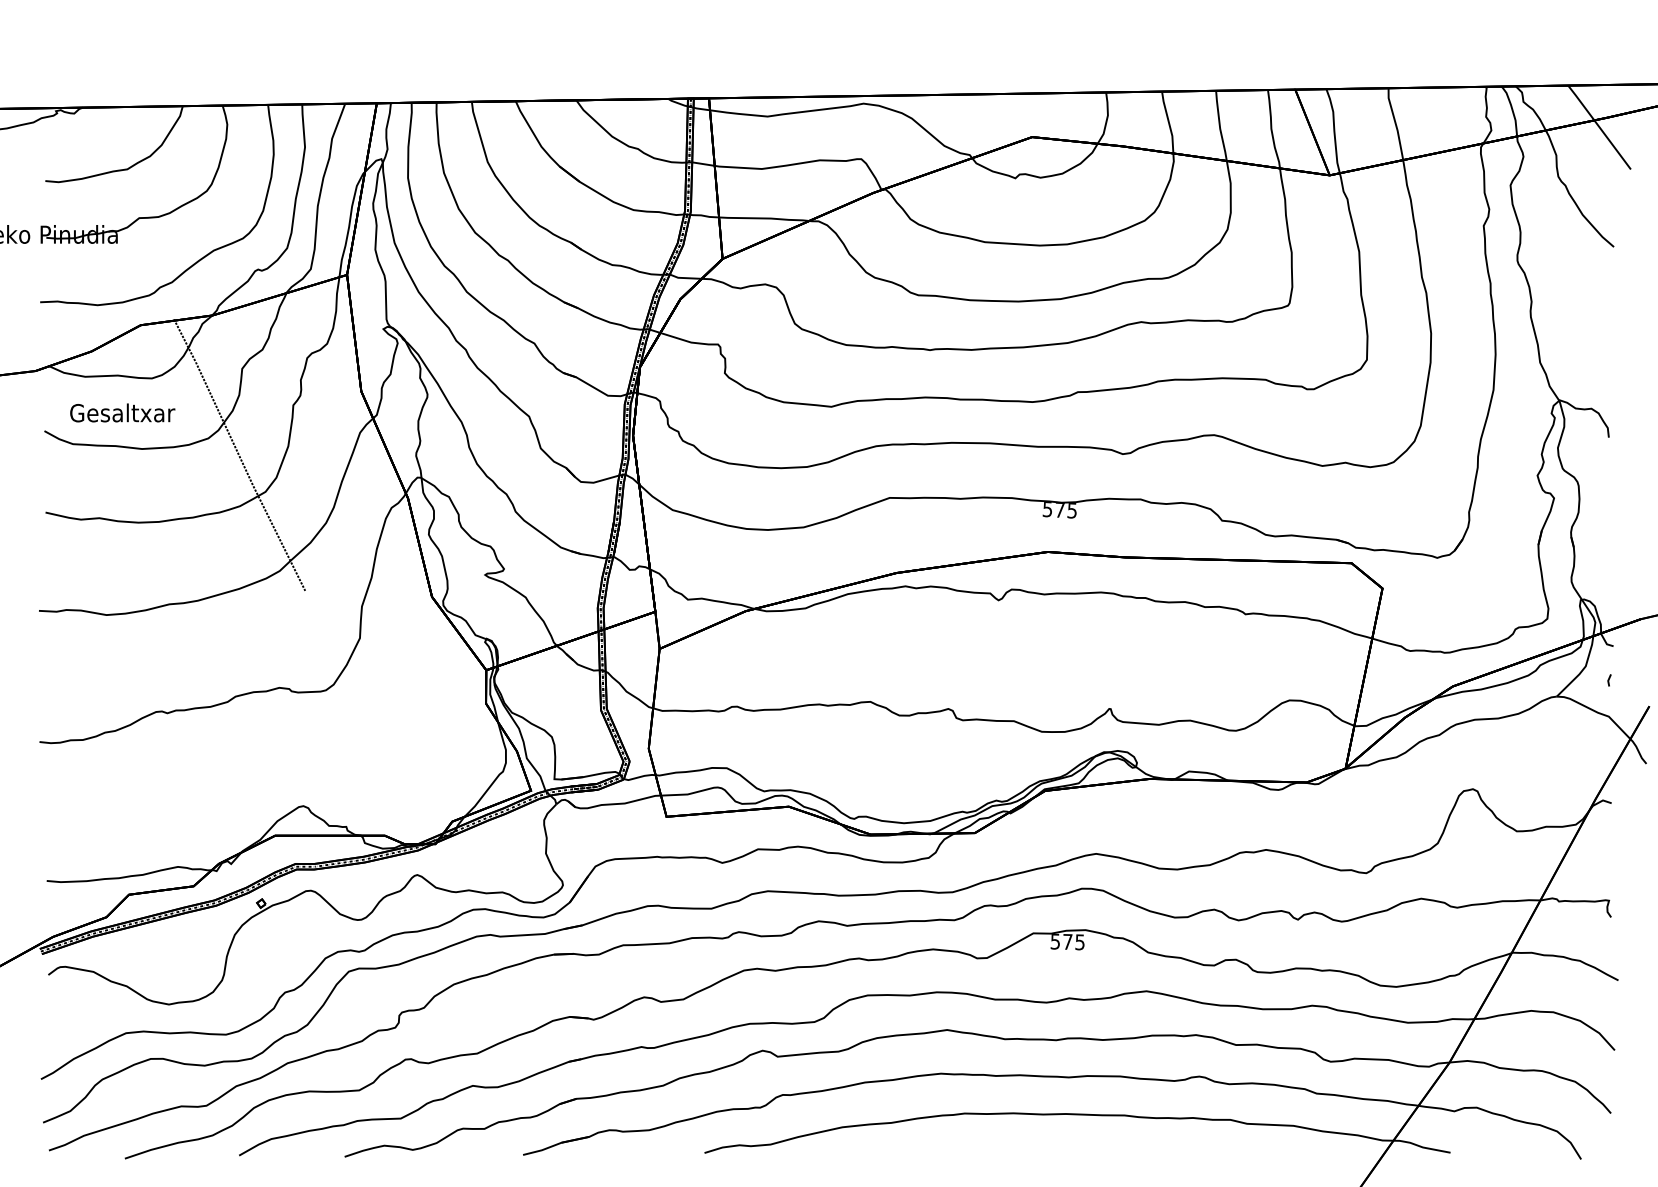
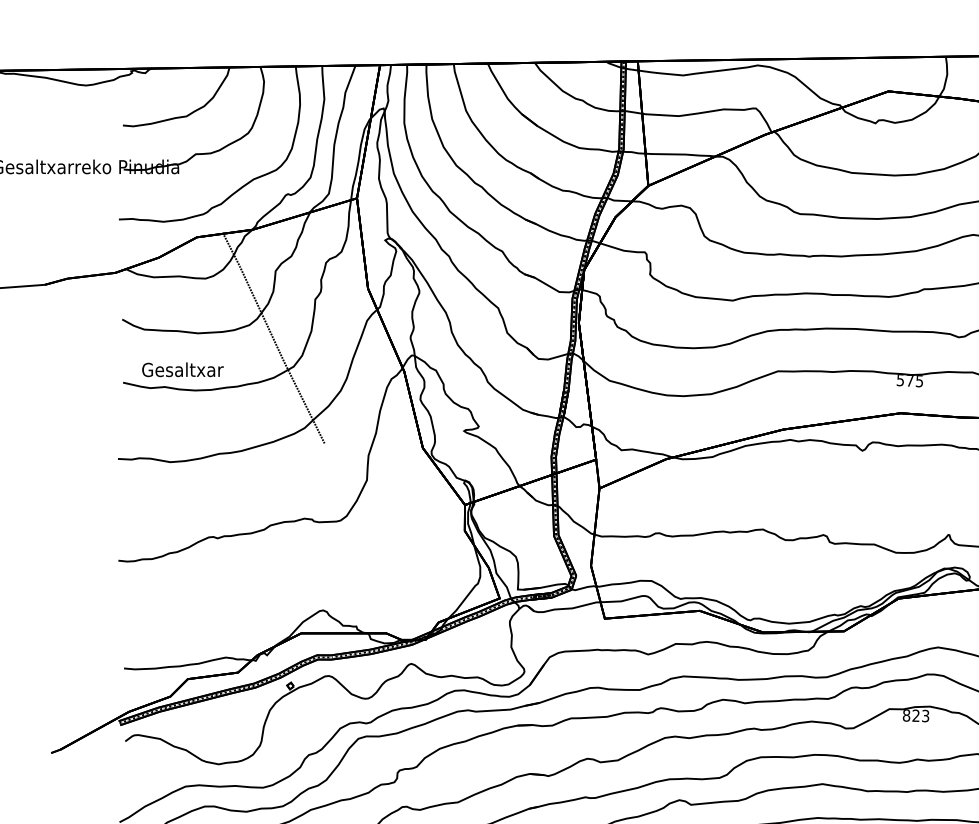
text: (122, 412) -> (182, 369), moved
text: (1067, 941) -> (915, 715), 575 -> 823

